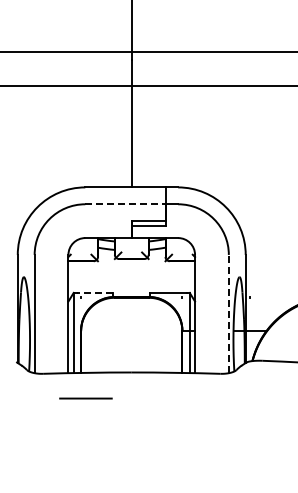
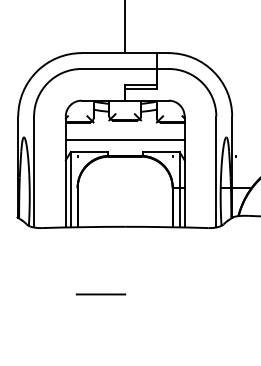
line: (125, 204) -> (119, 69), dashed -> solid
line: (131, 280) -> (124, 140), added
line: (94, 292) -> (90, 151), dashed -> solid
line: (228, 313) -> (216, 171), dashed -> solid
line: (85, 398) -> (100, 294), moved

